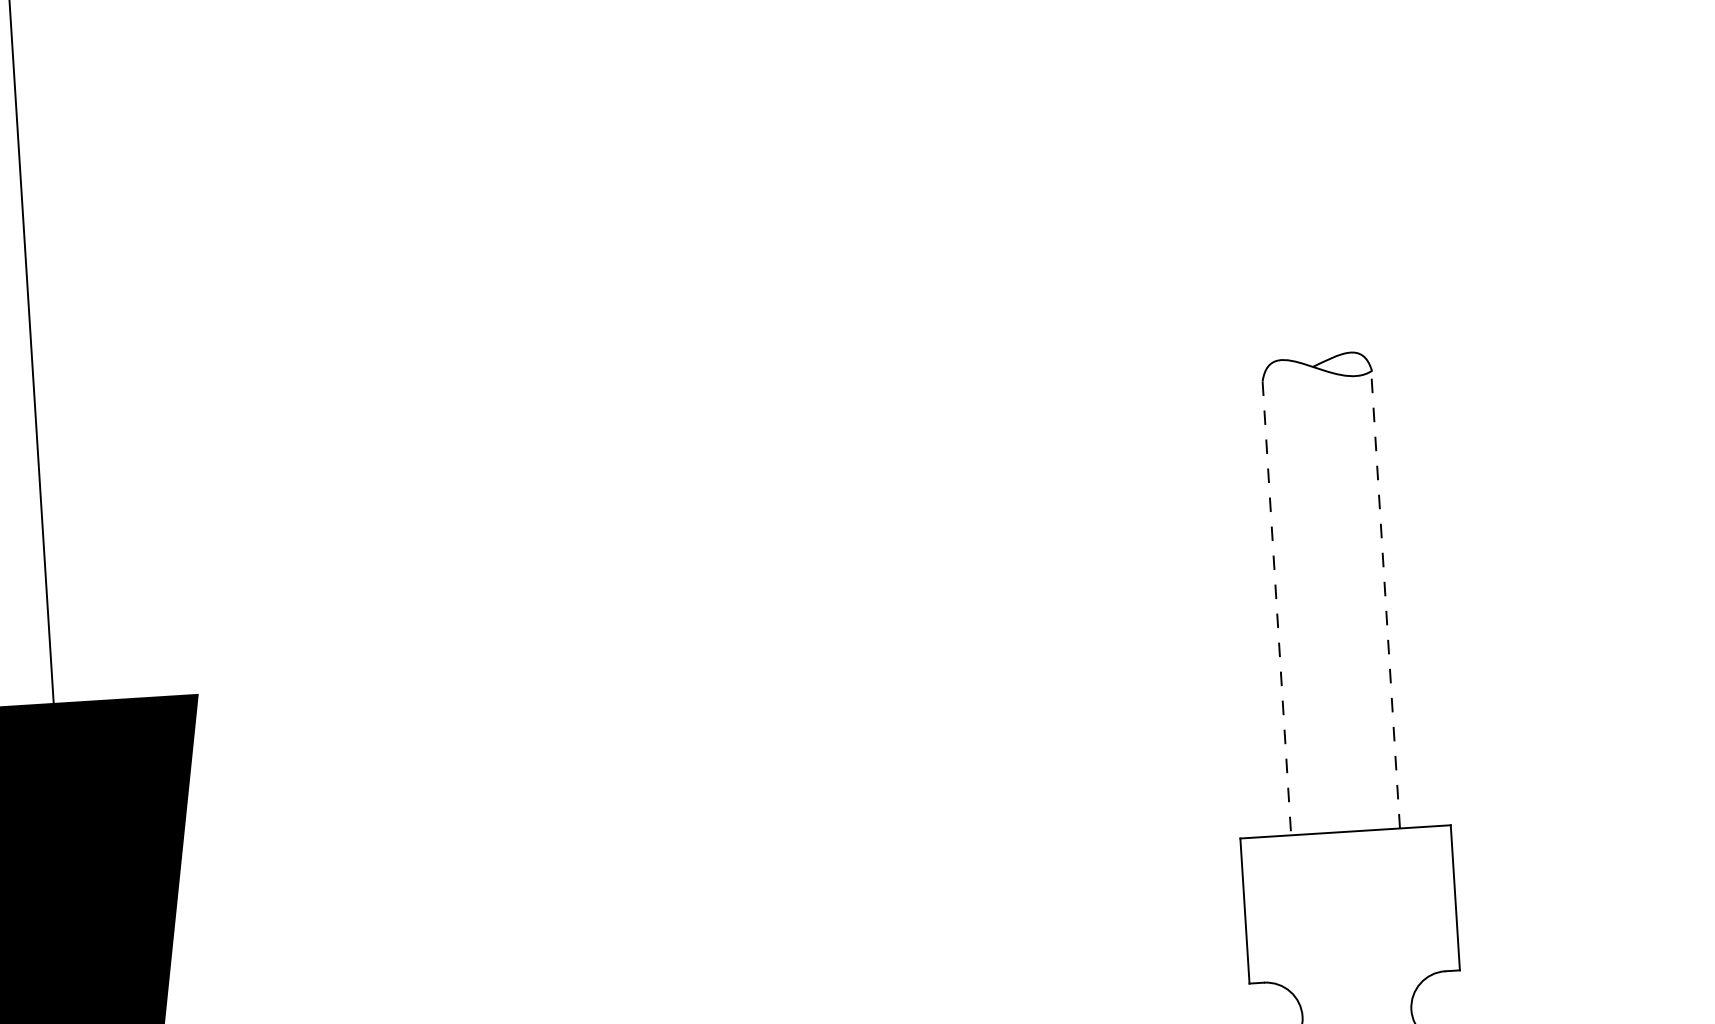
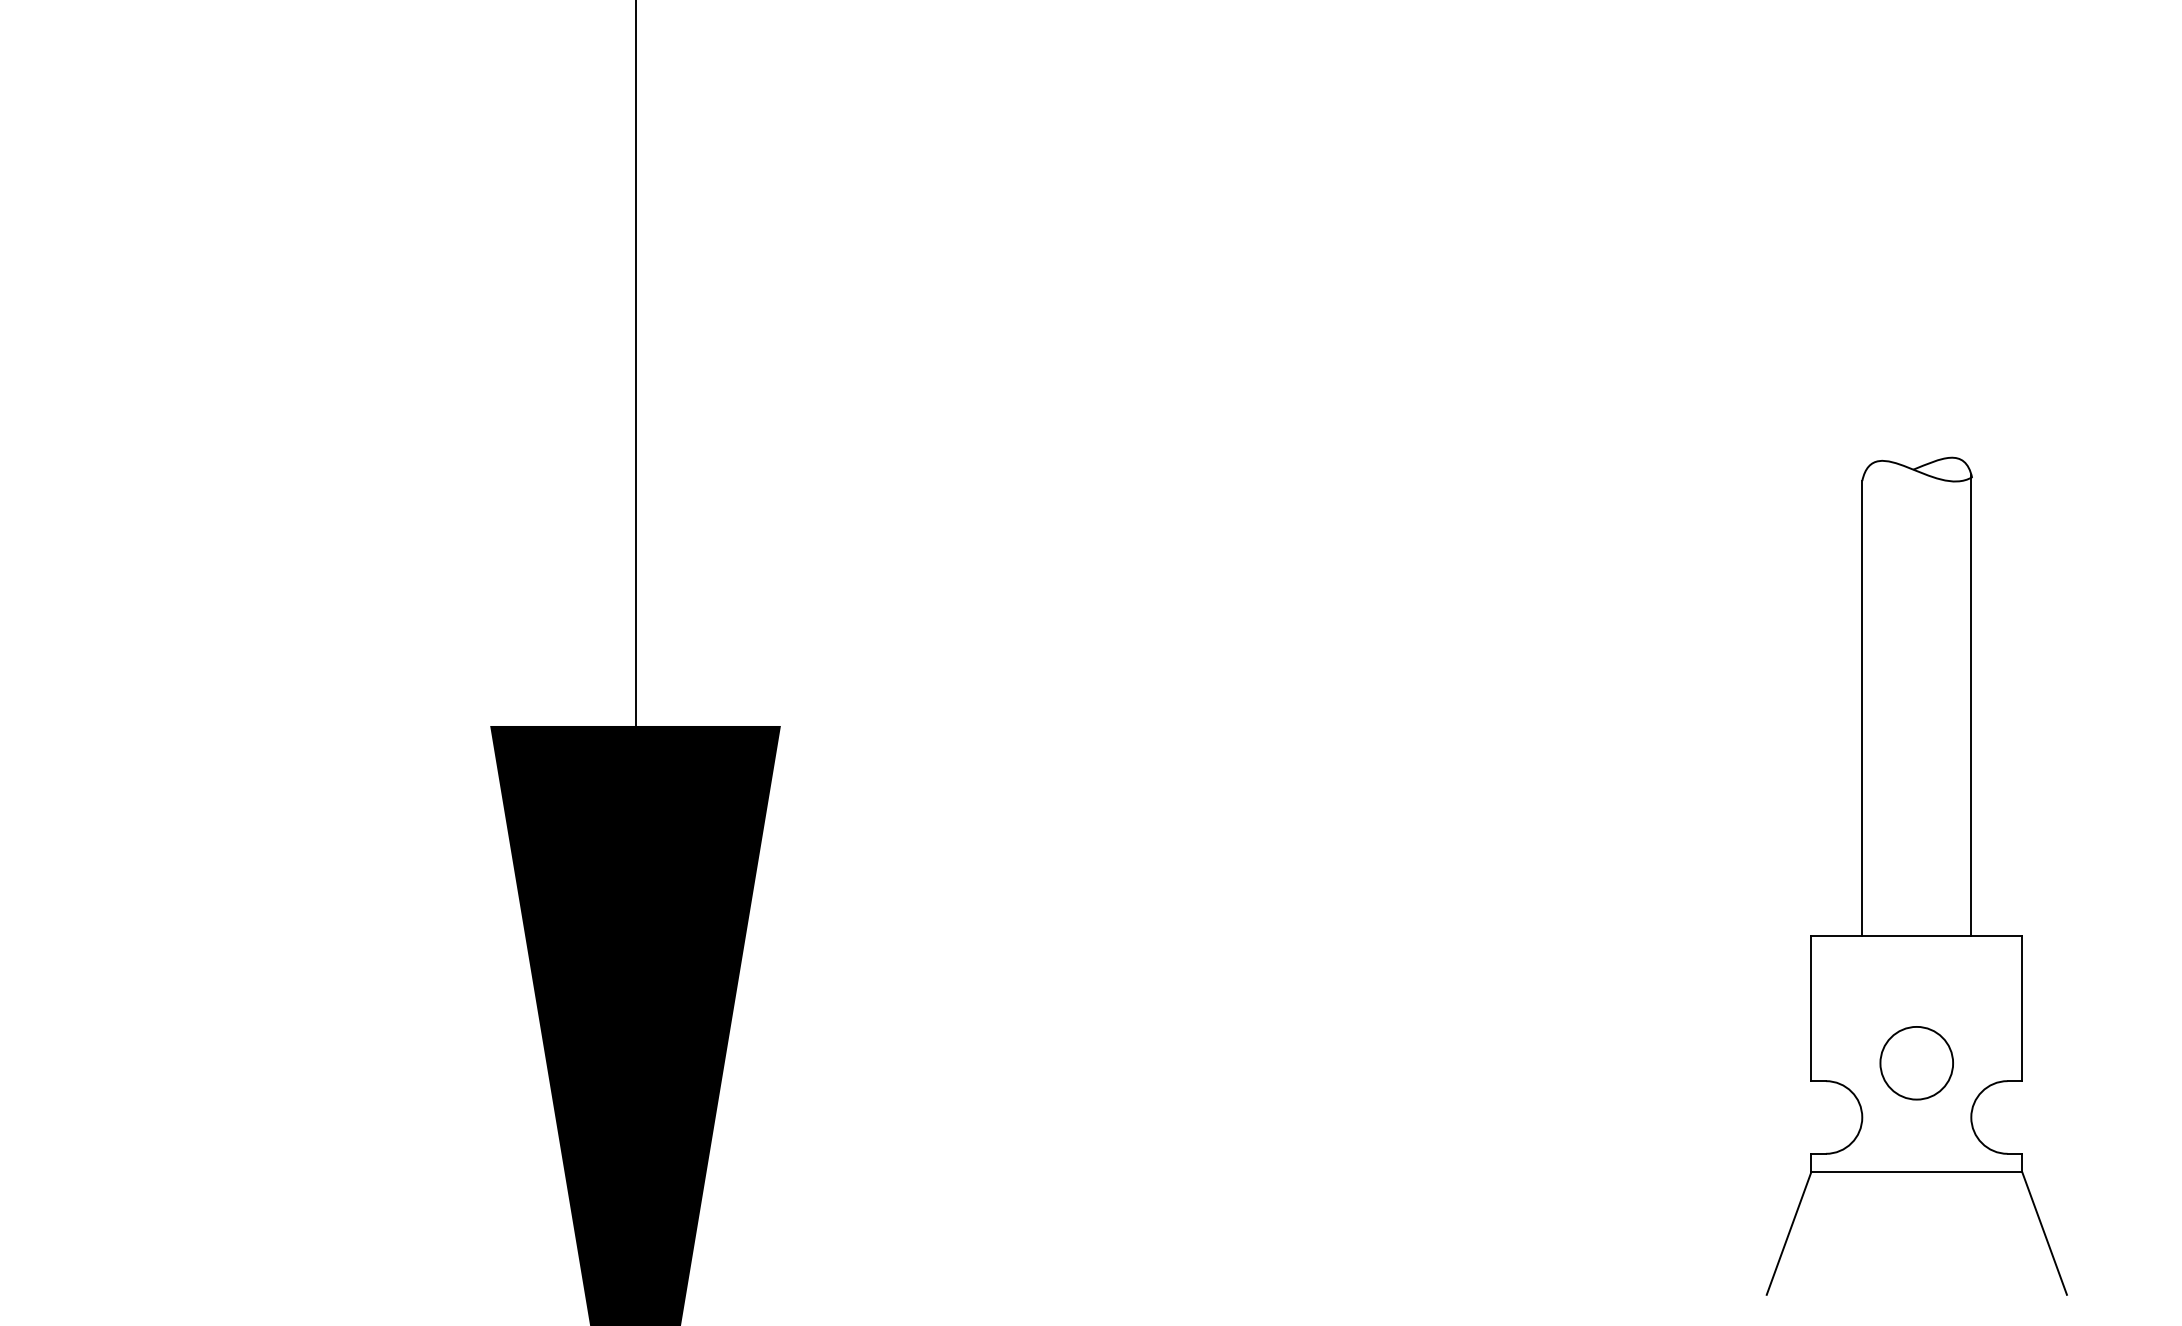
line: (1385, 598) -> (1971, 705), dashed -> solid
line: (1277, 608) -> (1862, 708), dashed -> solid
circle: (1353, 959) -> (1916, 1063), added

